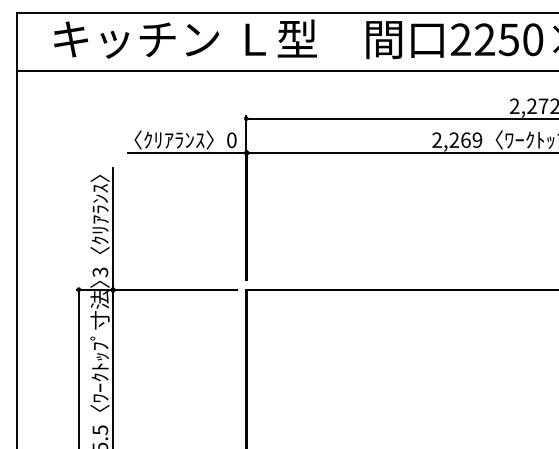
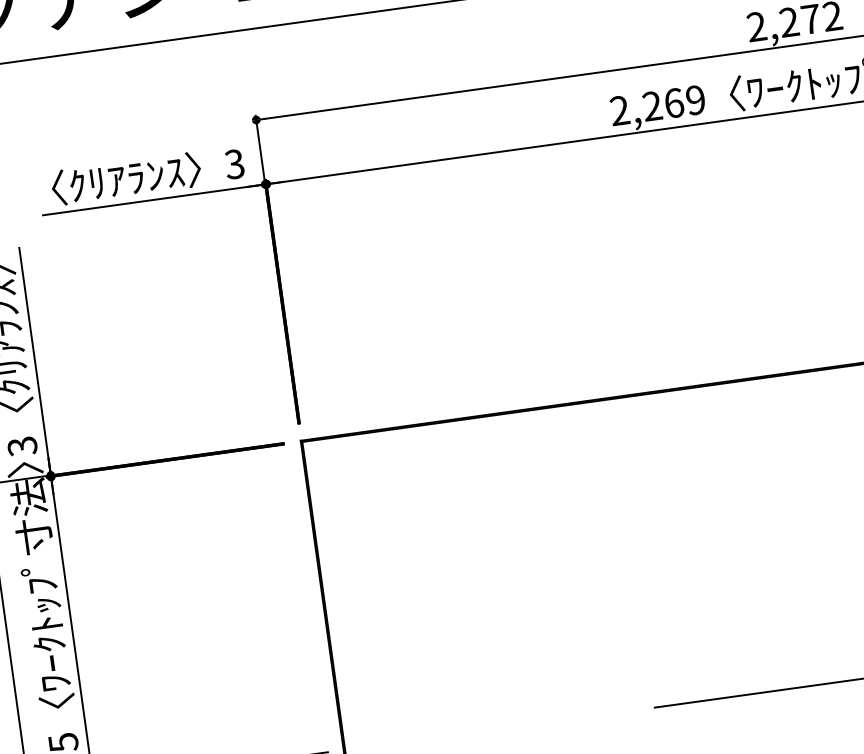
text: (231, 139) -> (233, 162), 0 -> 3

